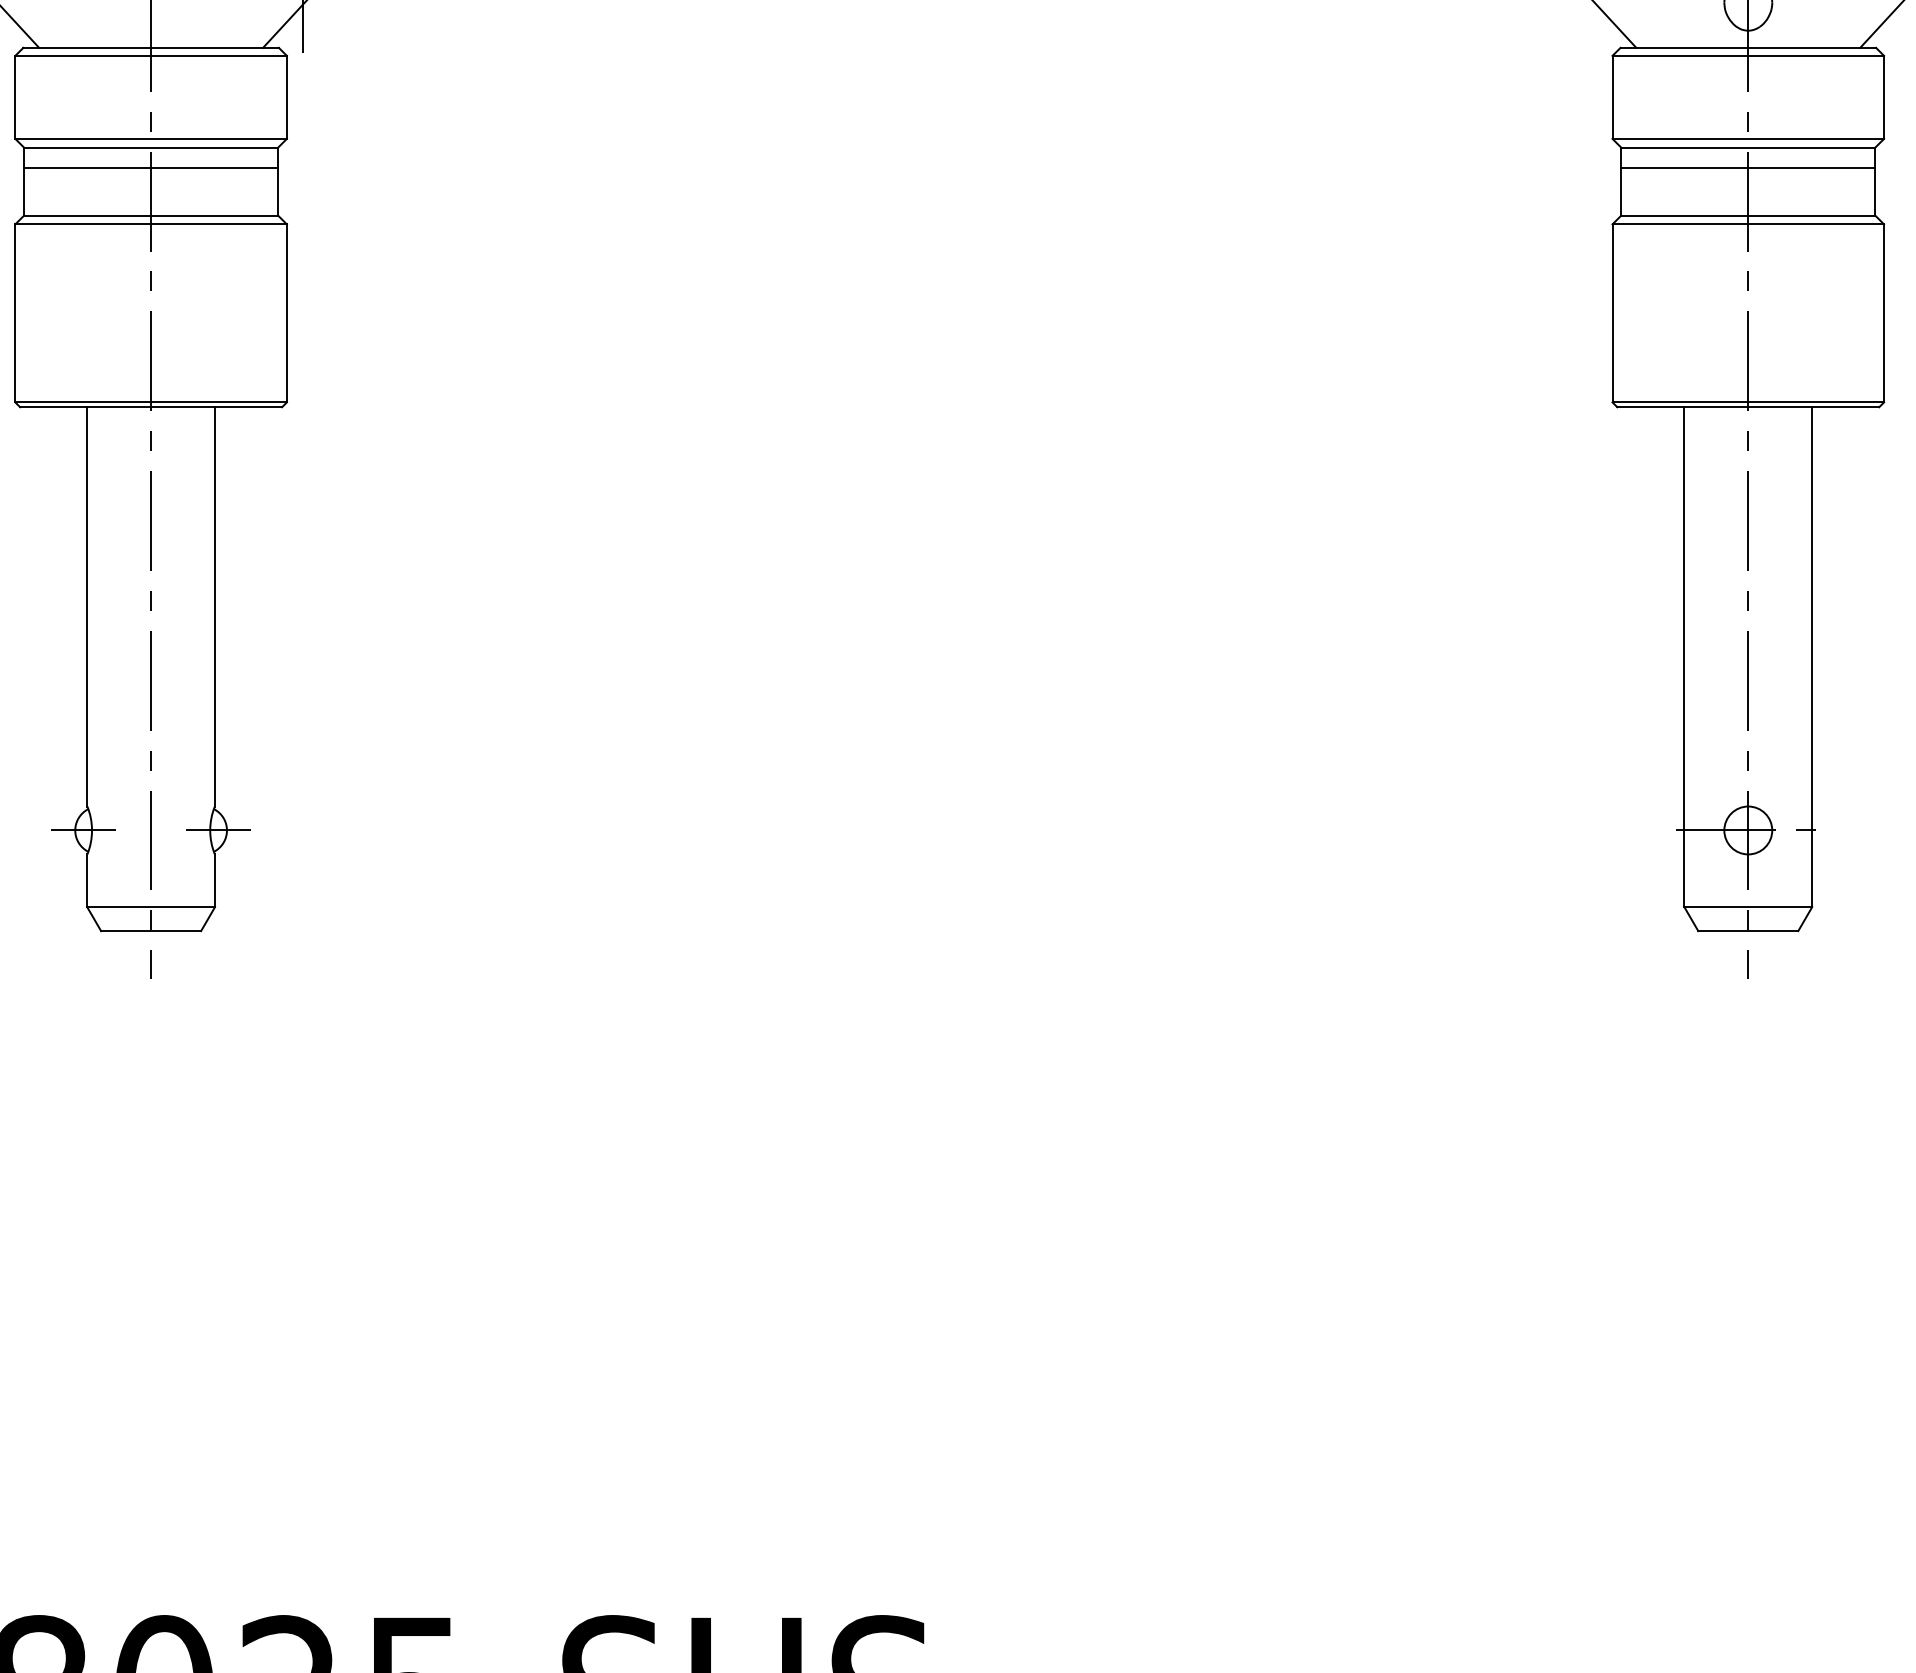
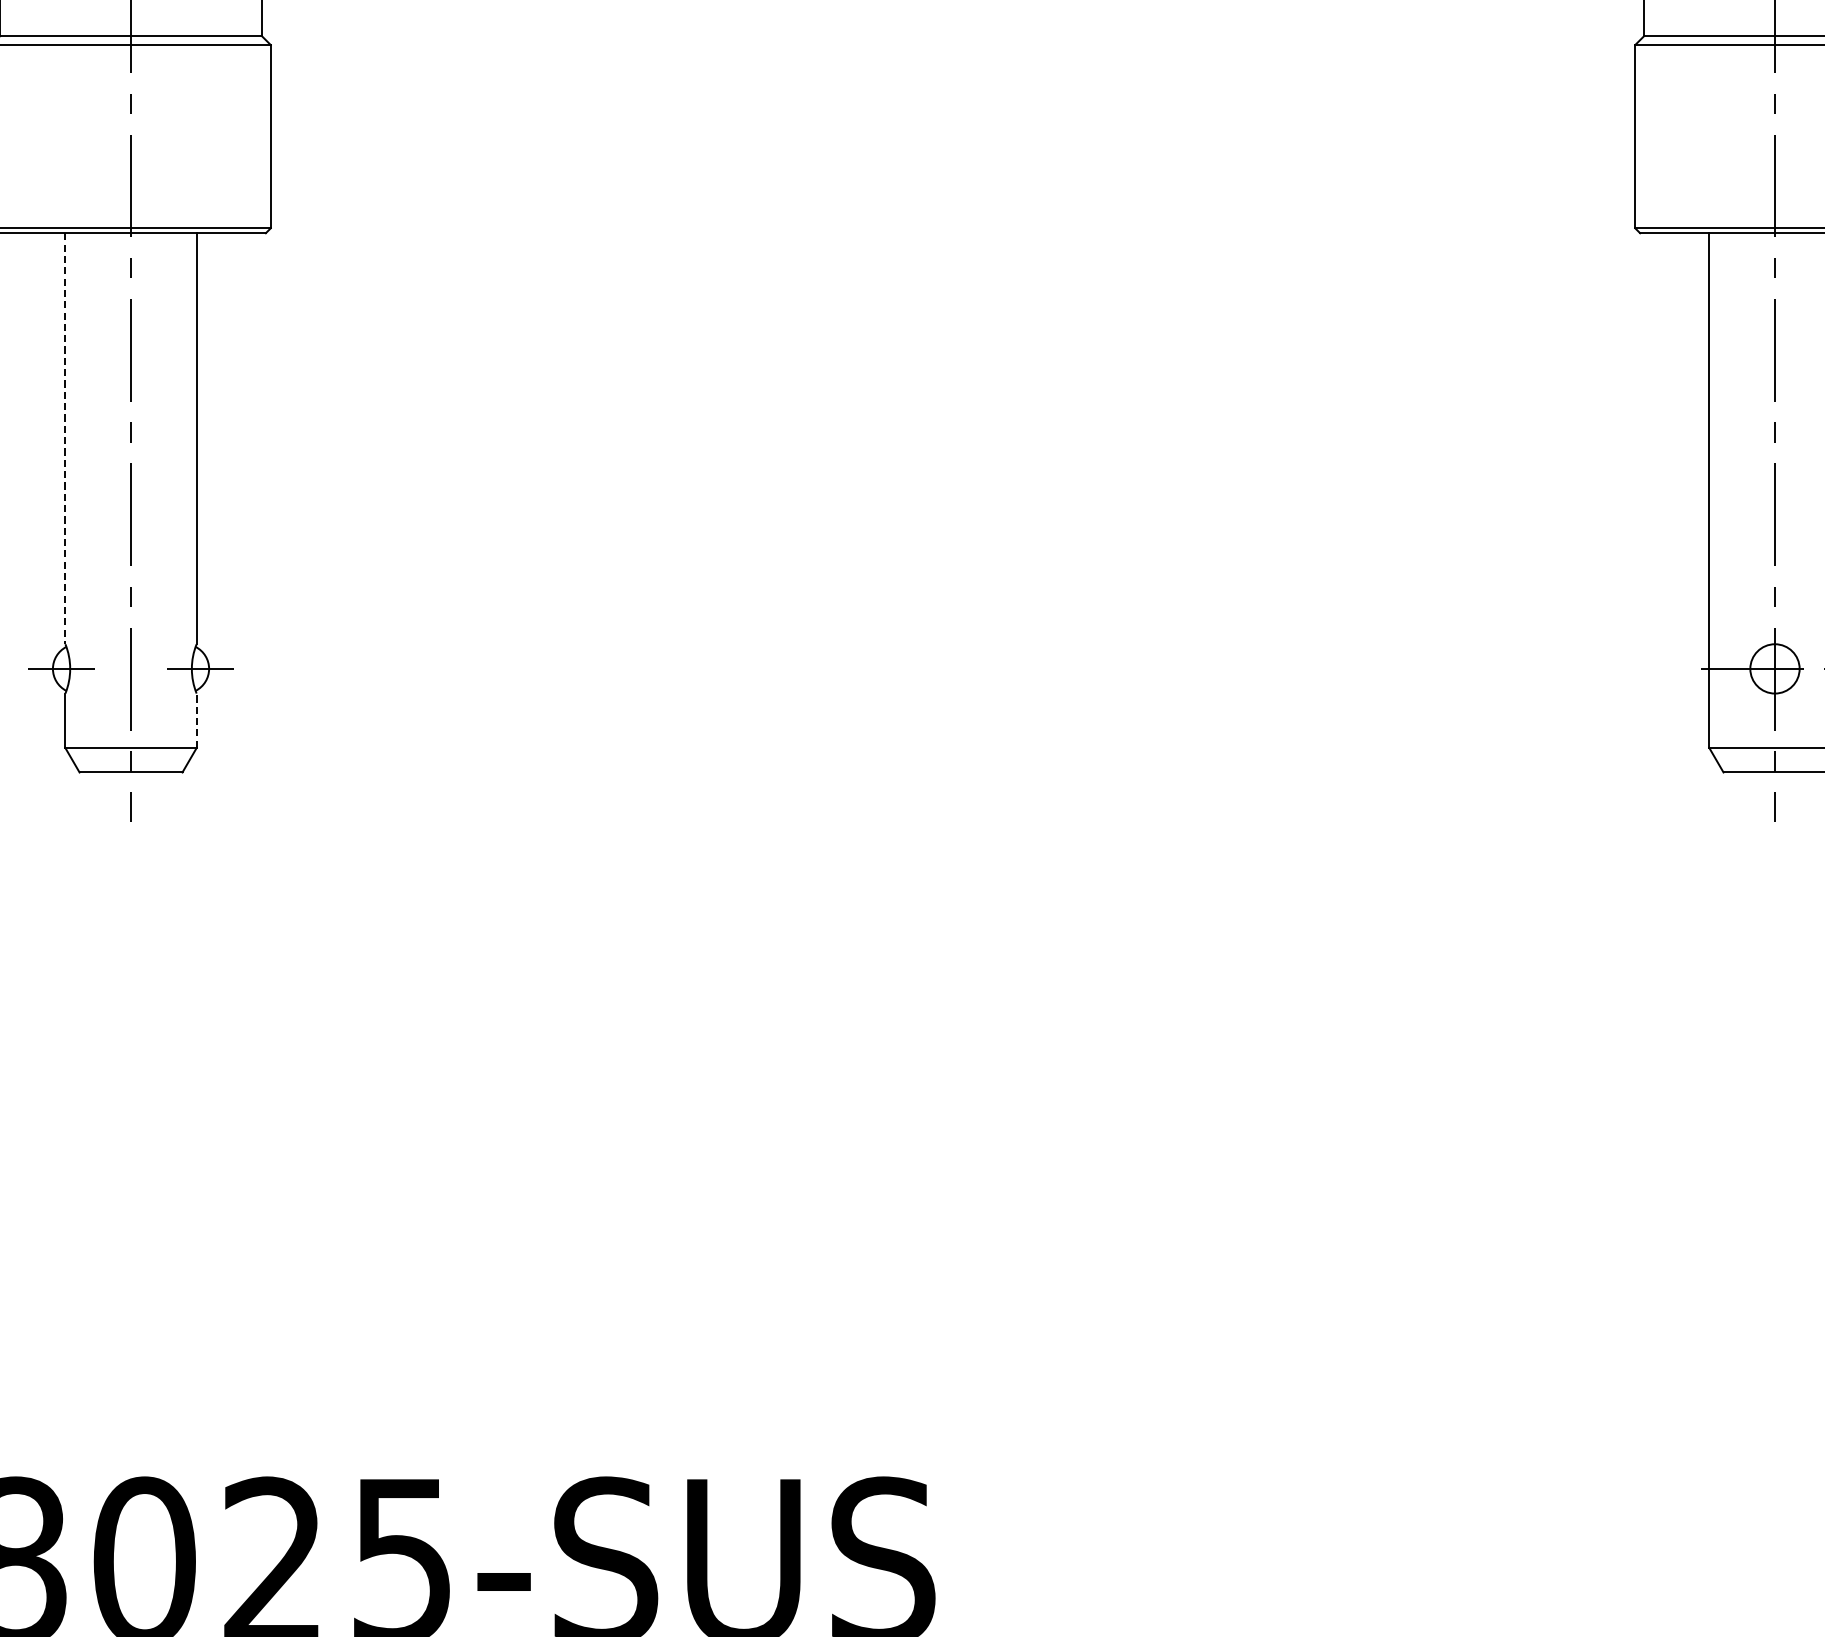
line: (87, 606) -> (65, 438), solid -> dashed
line: (215, 880) -> (197, 720), solid -> dashed

